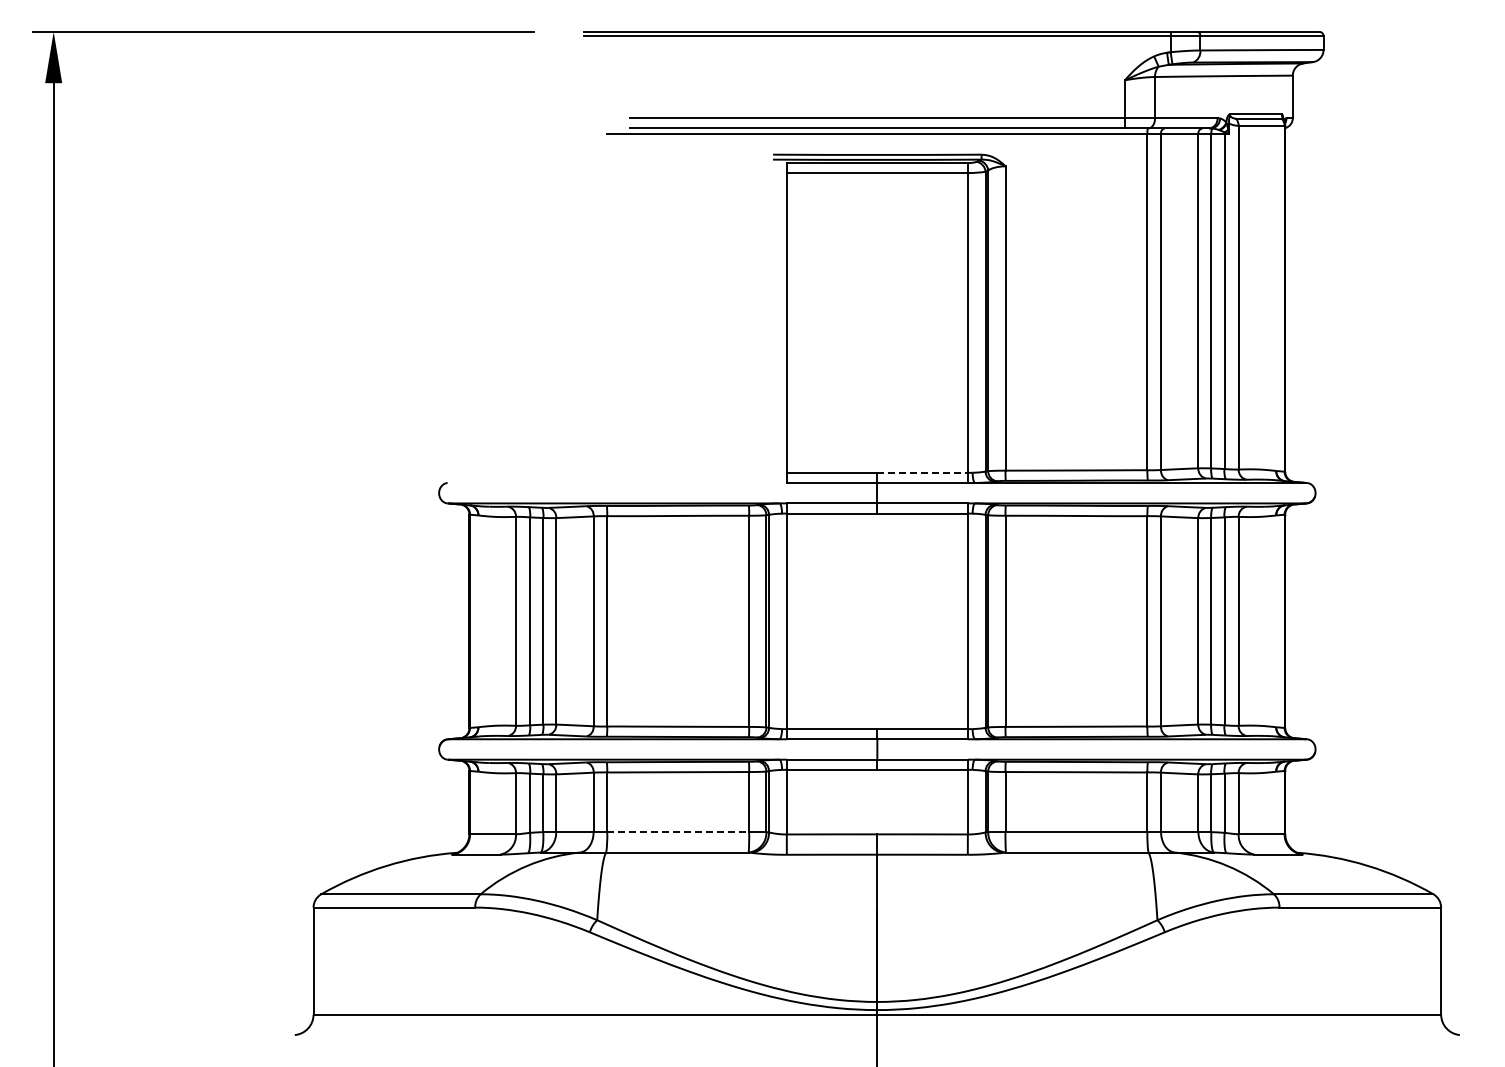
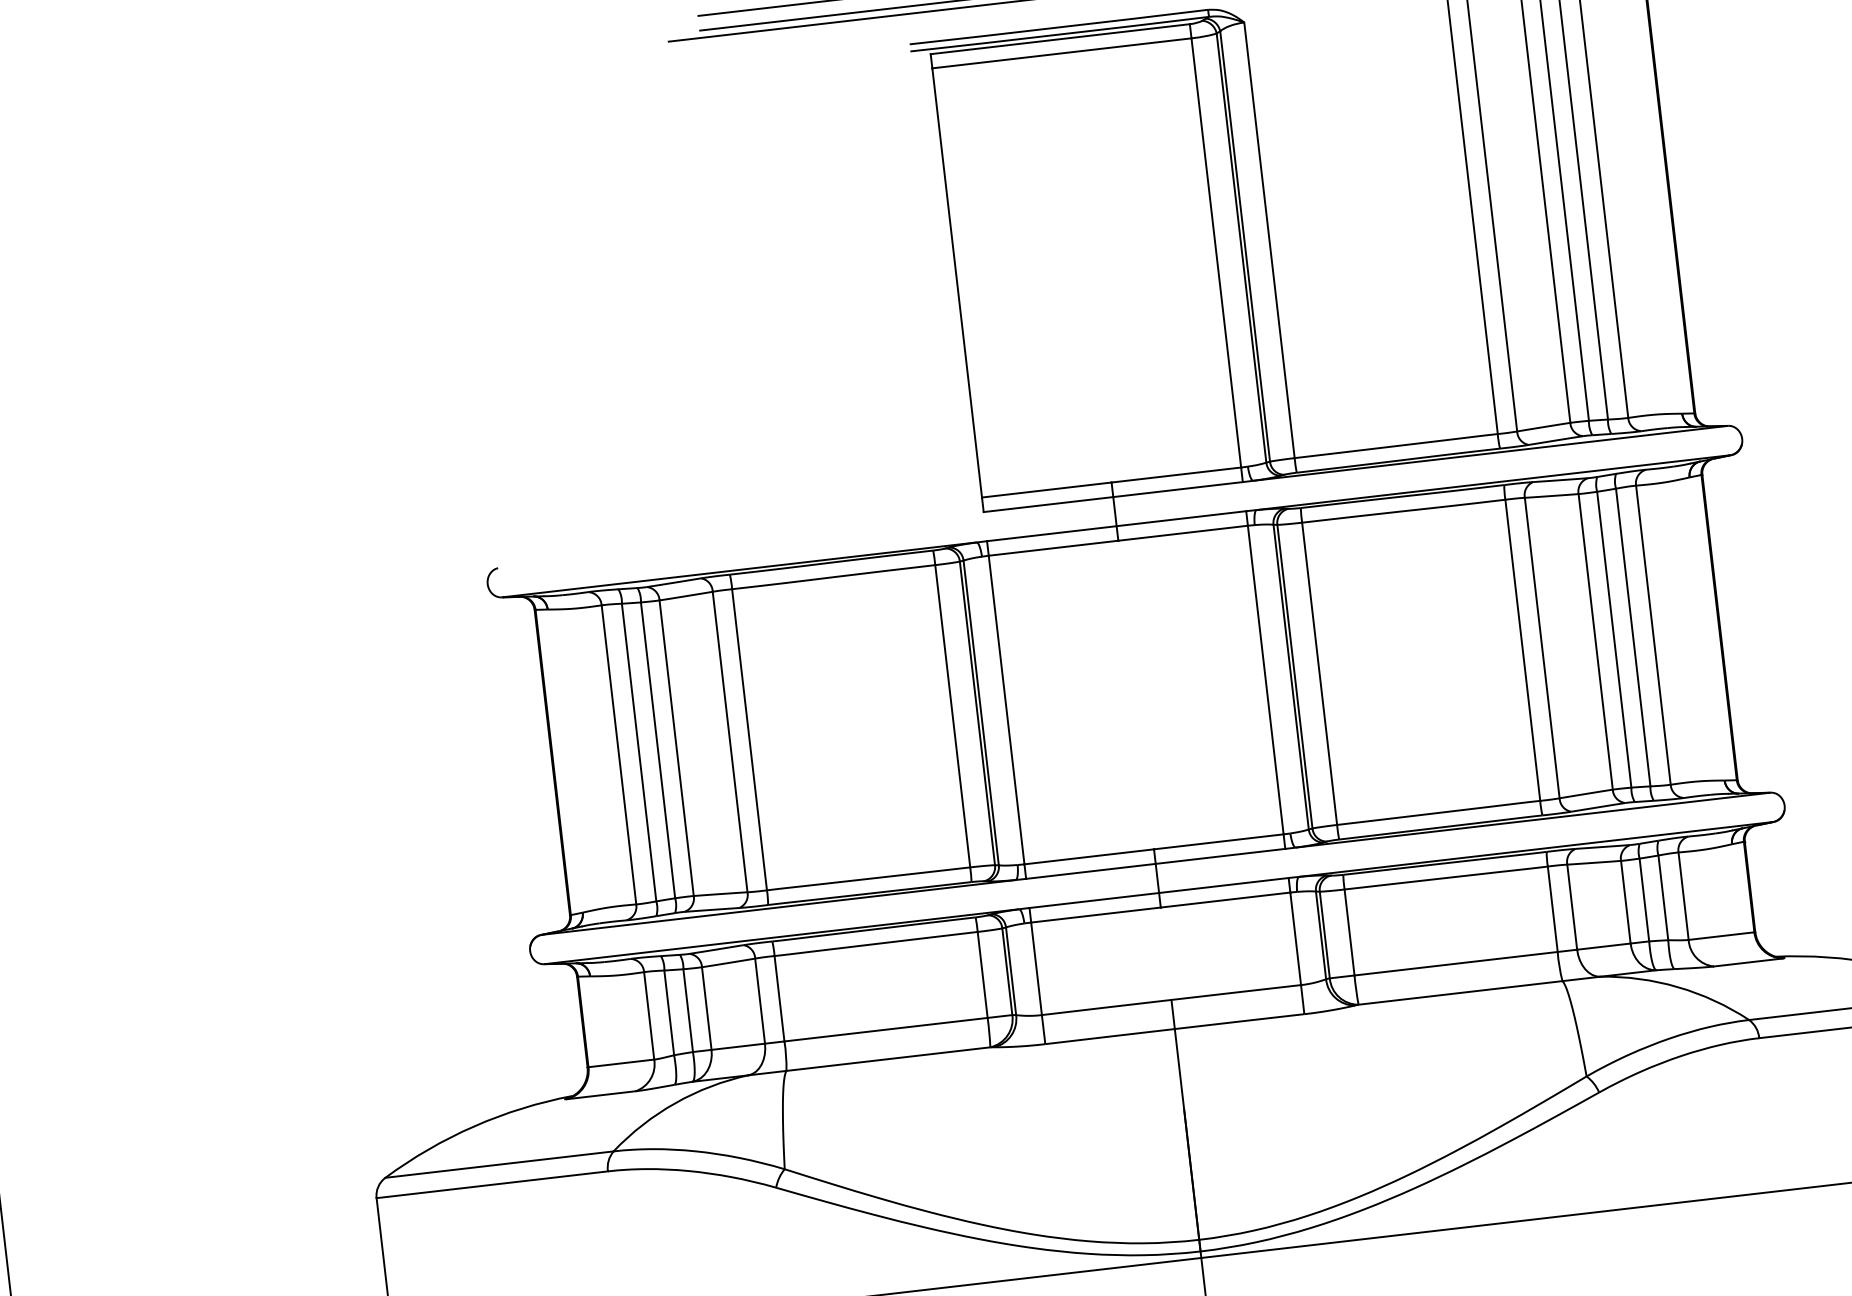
line: (923, 472) -> (1177, 474), dashed -> solid
line: (678, 832) -> (886, 1030), dashed -> solid

